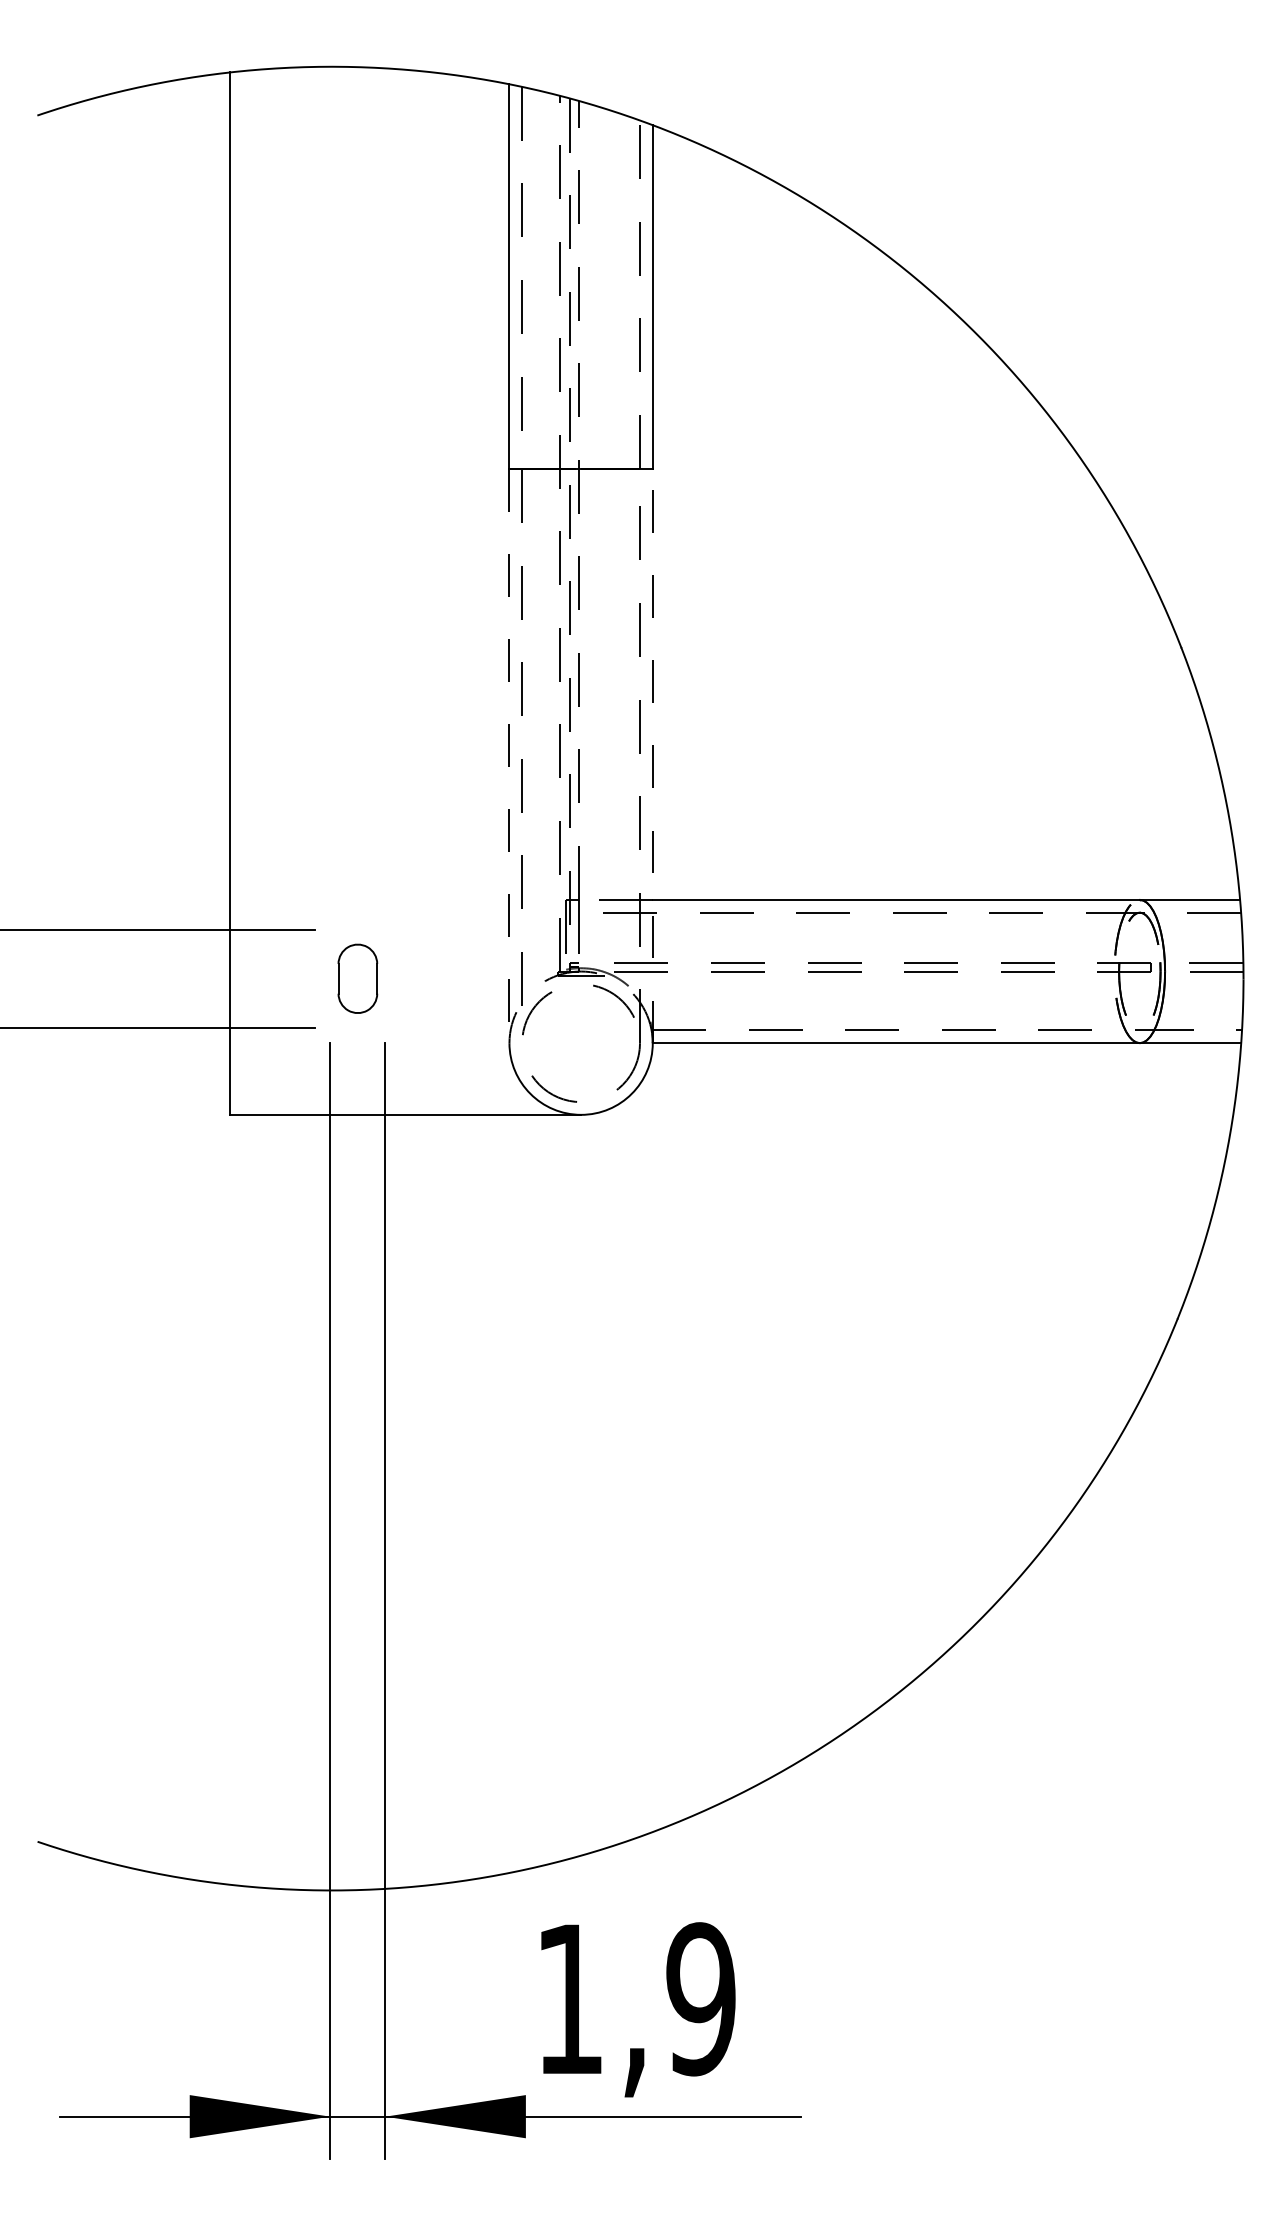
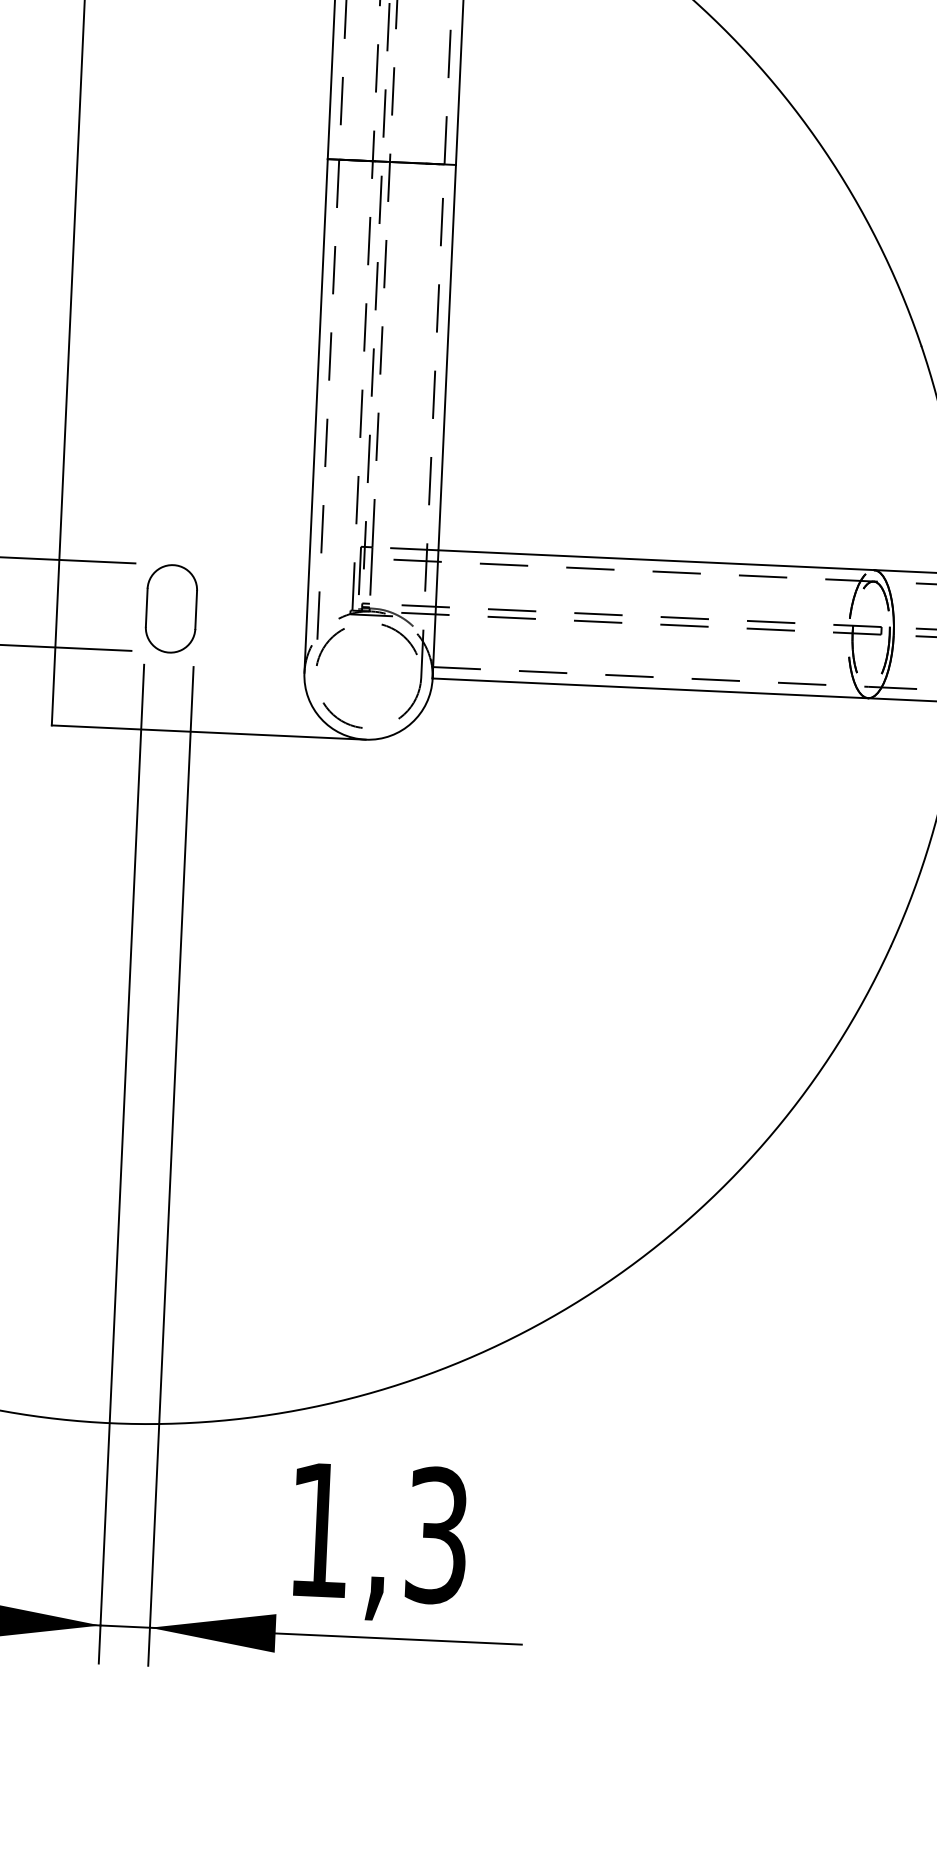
line: (652, 755) -> (444, 421), dashed -> solid
line: (509, 756) -> (316, 416), dashed -> solid
part: (357, 978) -> (171, 608), size x1.43
text: (700, 1999) -> (436, 1535), 1,9 -> 1,3

